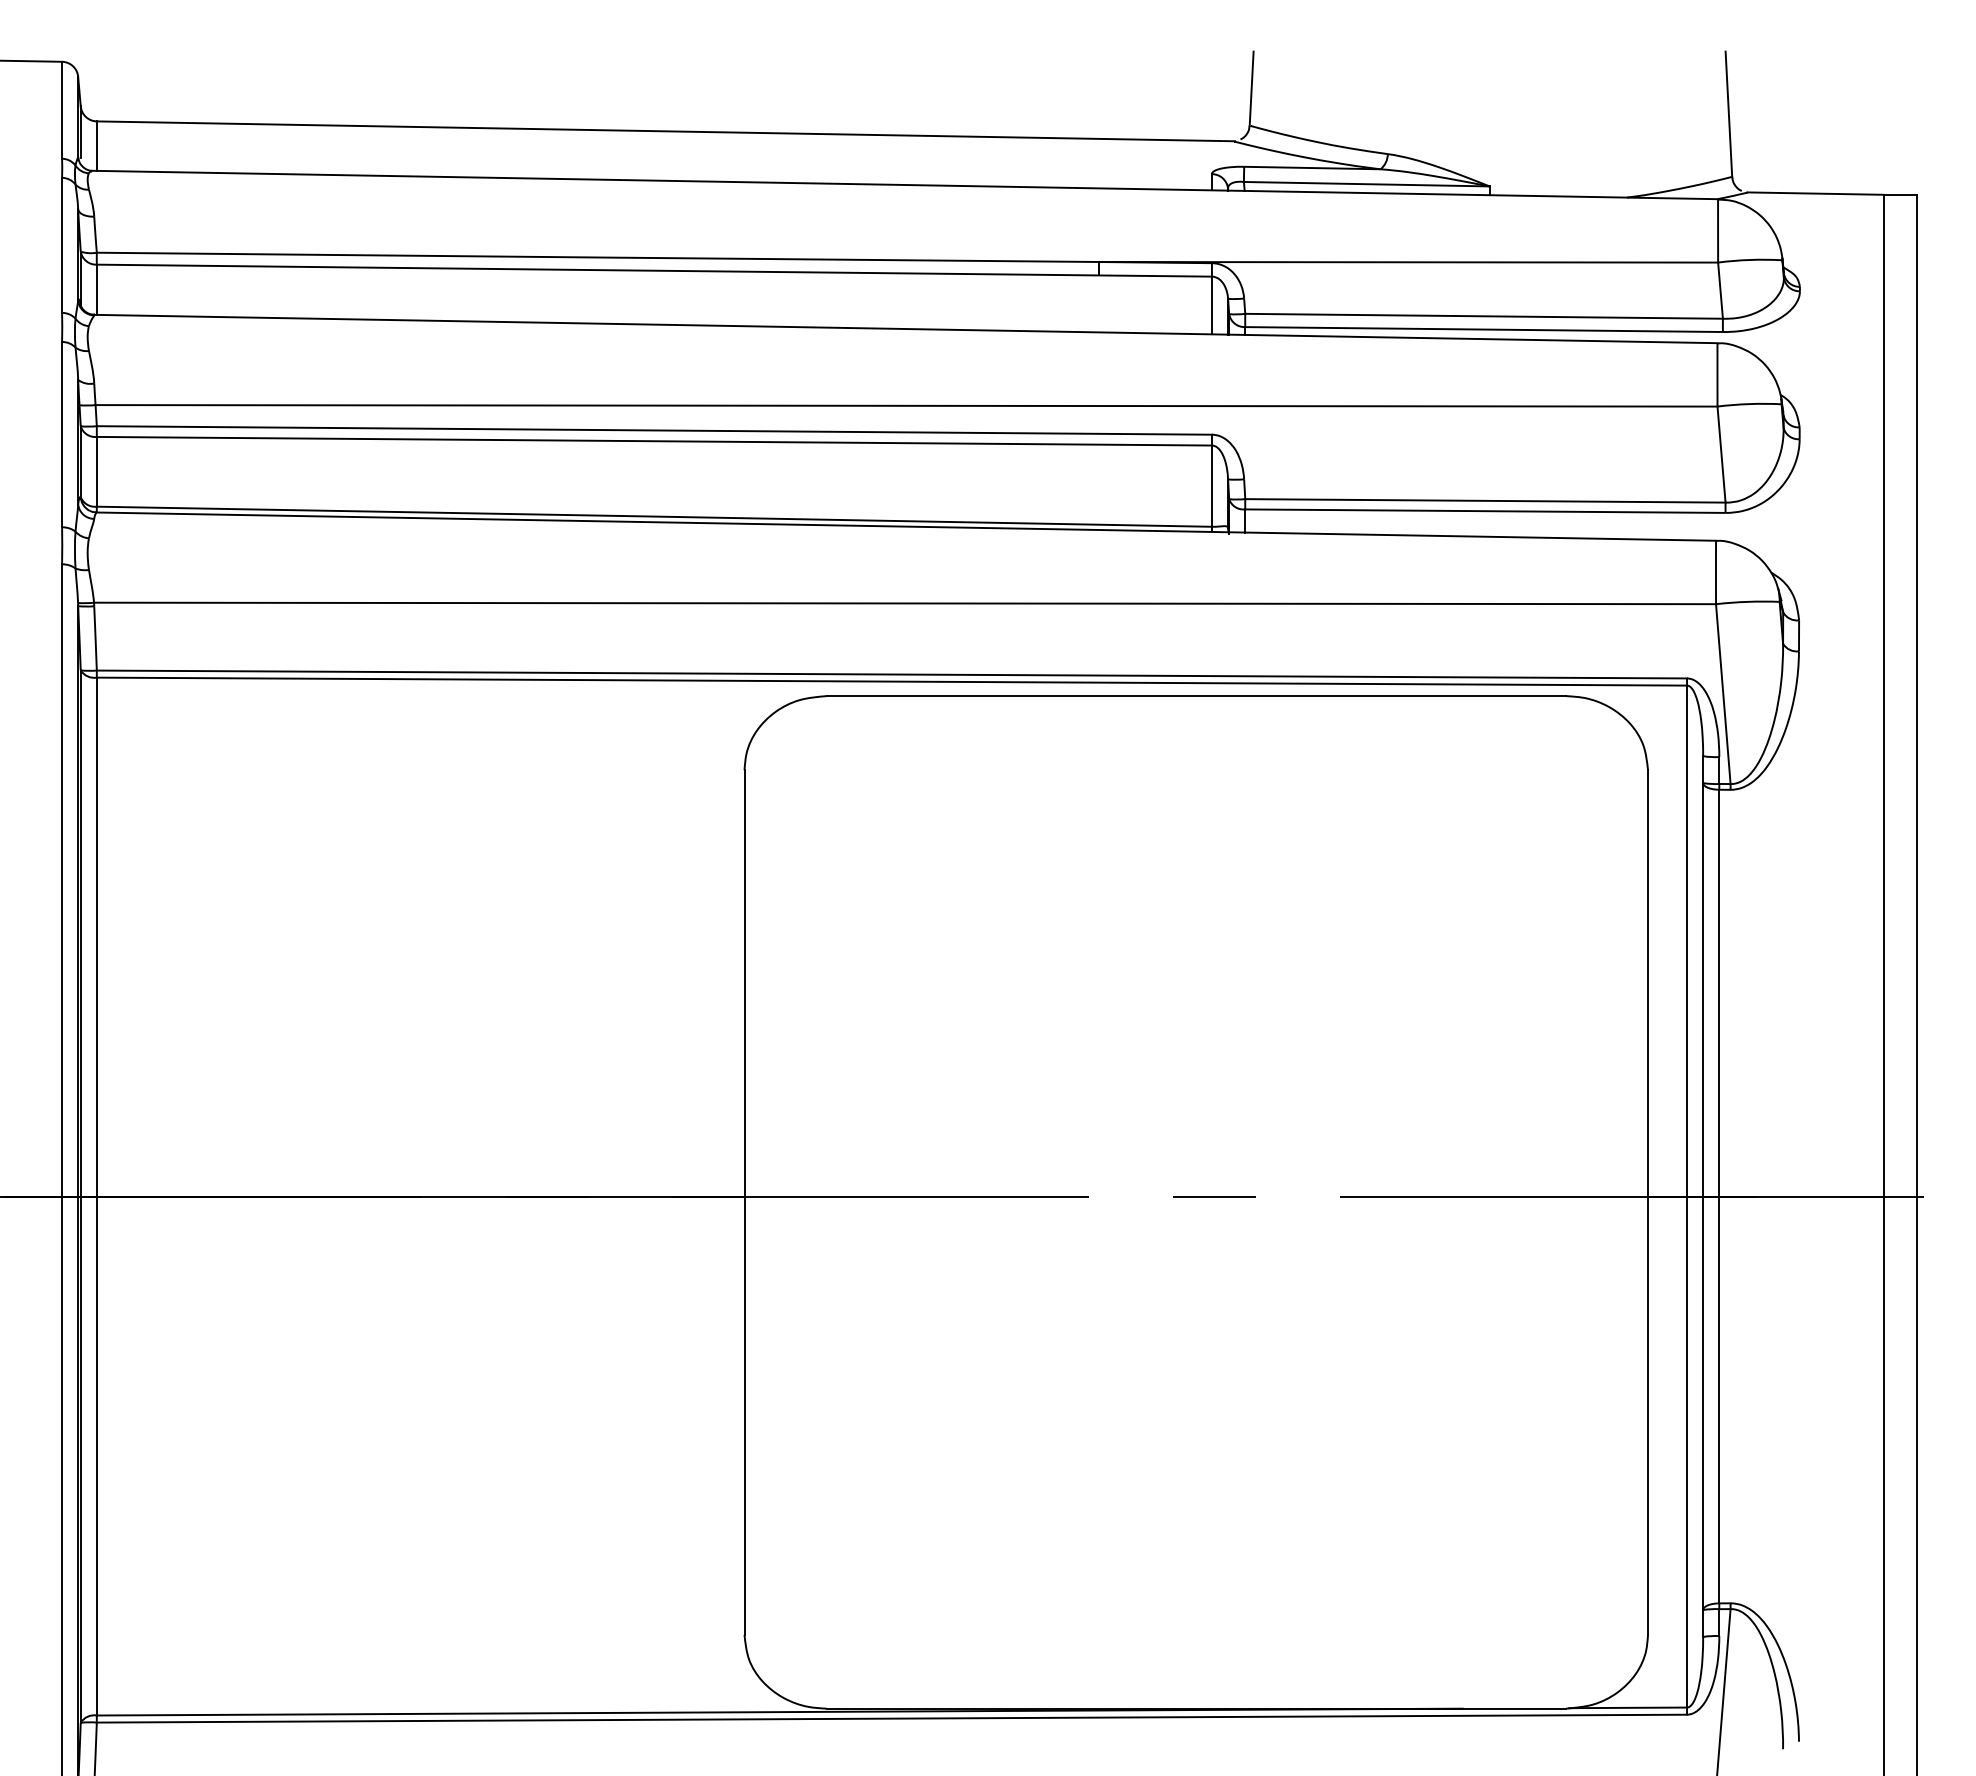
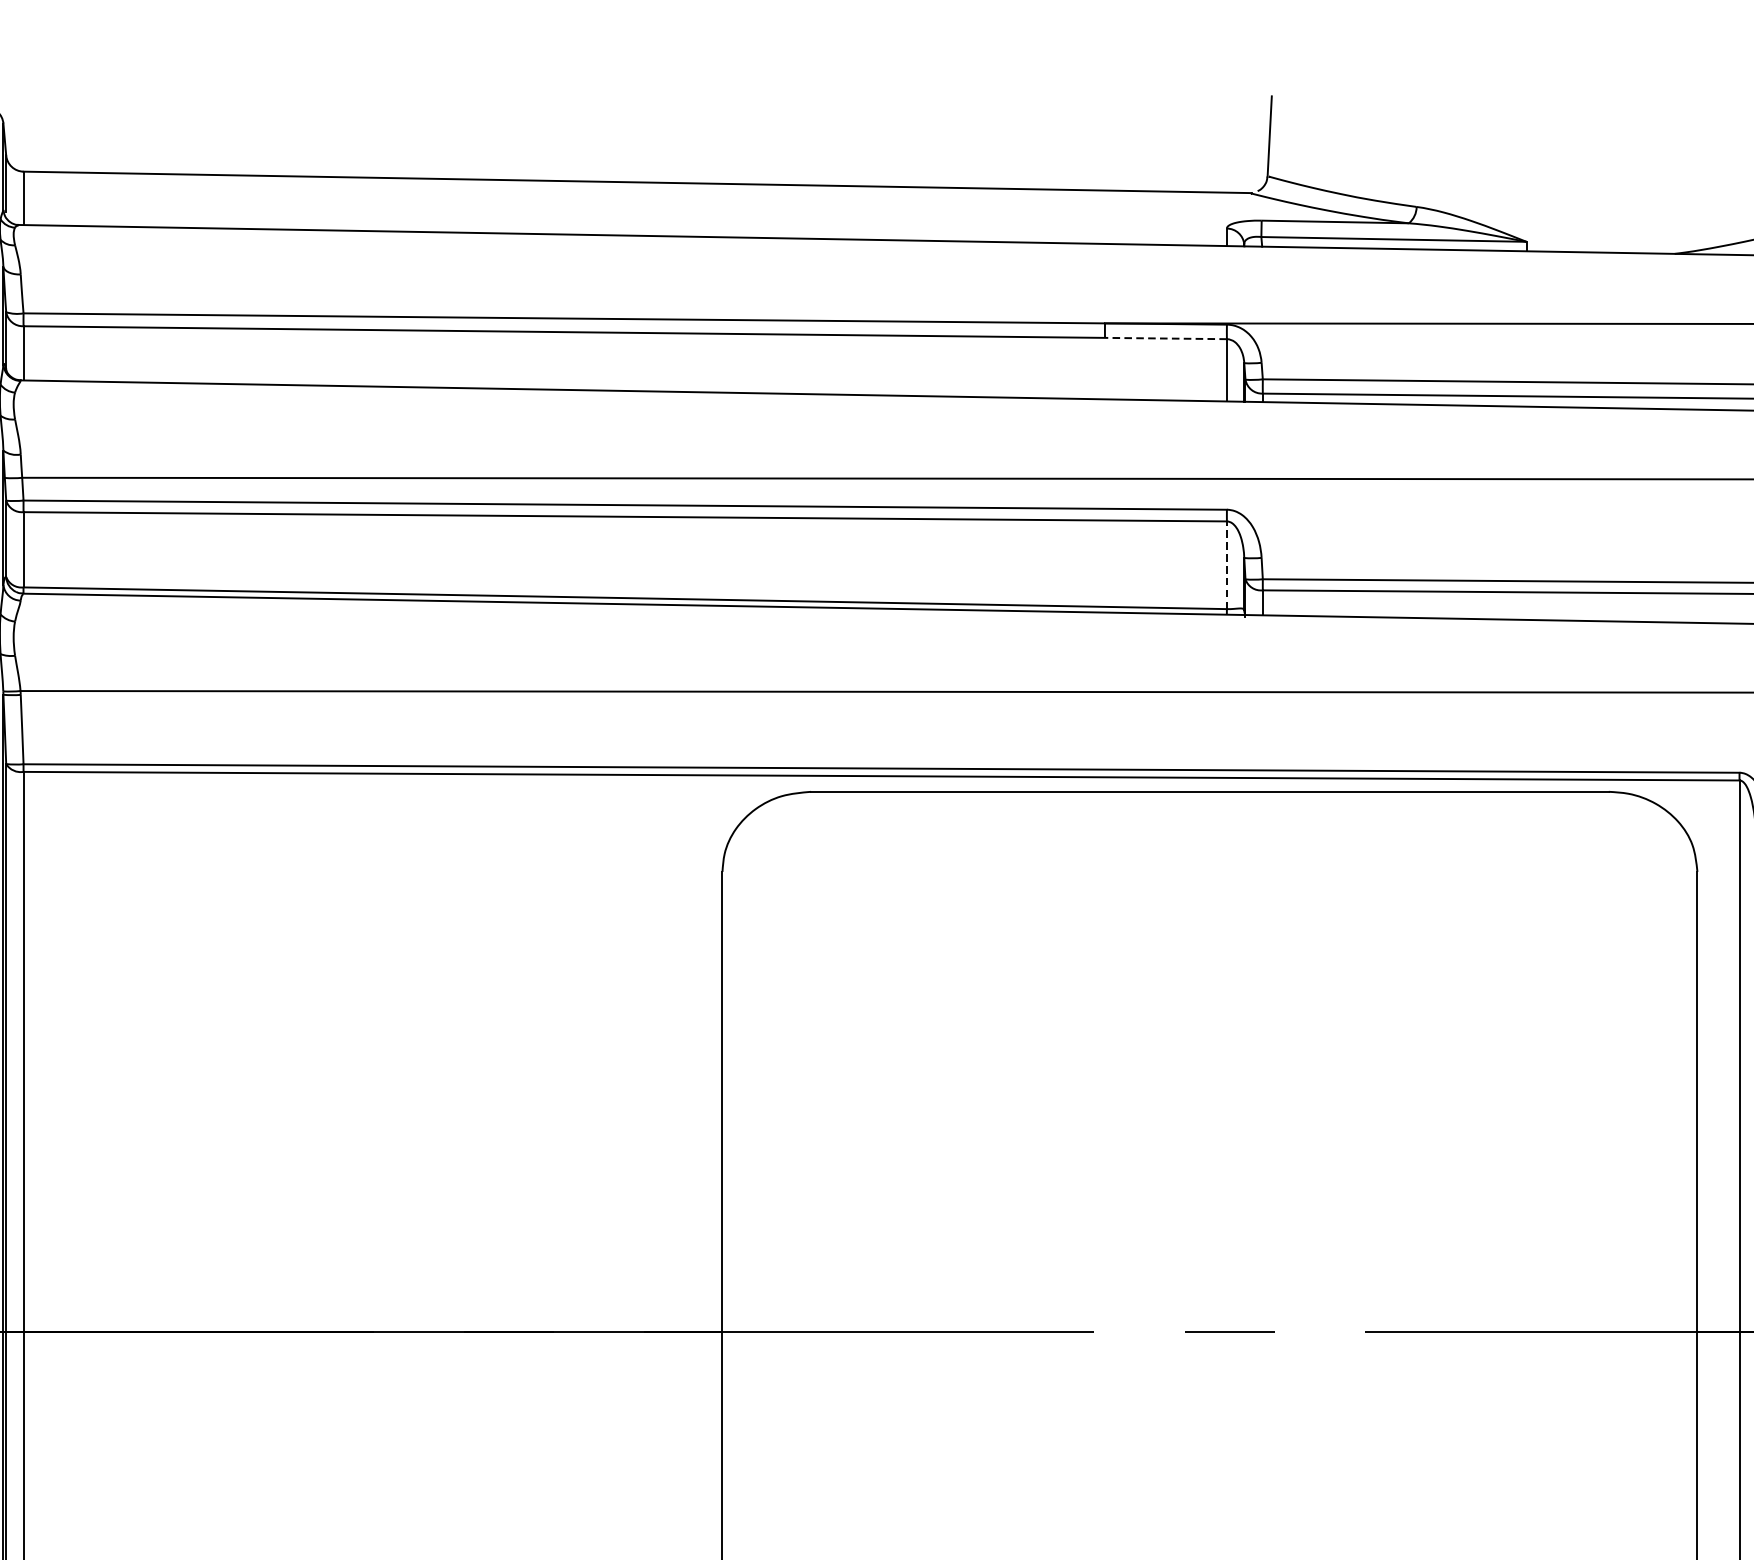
line: (1155, 276) -> (1165, 339), solid -> dashed
line: (1211, 486) -> (1226, 565), solid -> dashed

